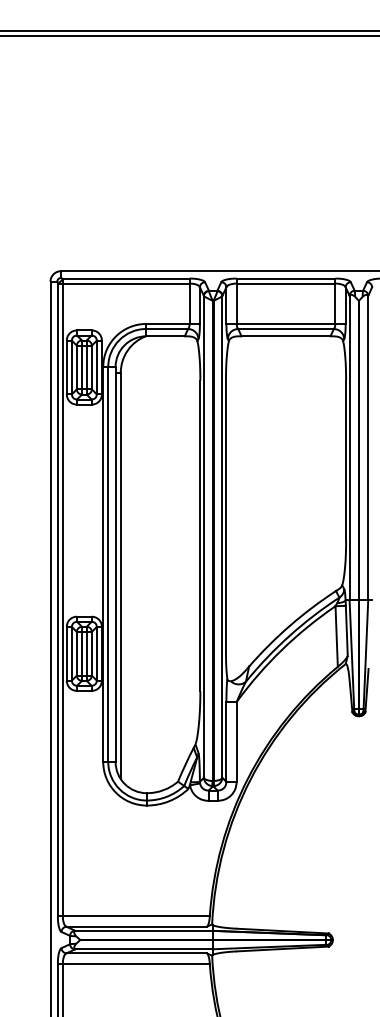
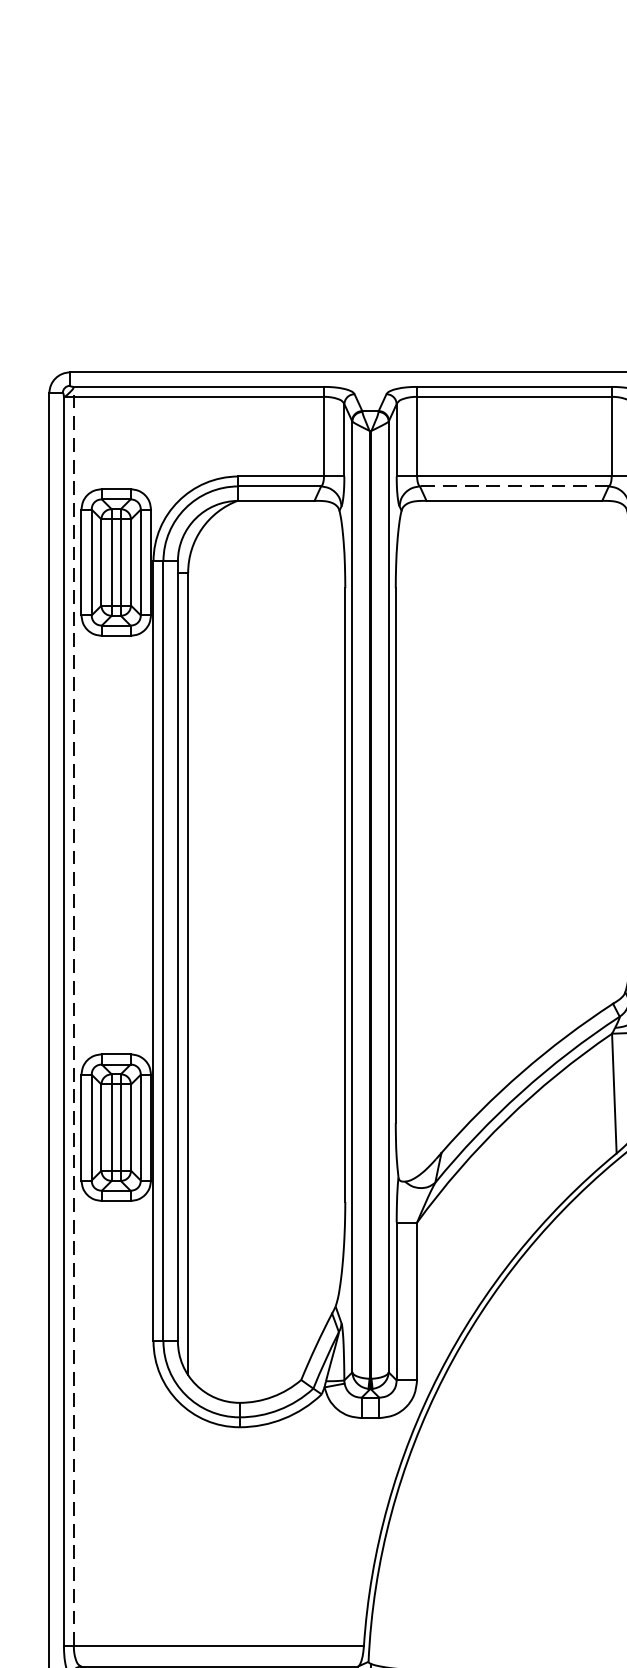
line: (286, 328) -> (515, 485), solid -> dashed
line: (62, 597) -> (73, 1016), solid -> dashed

